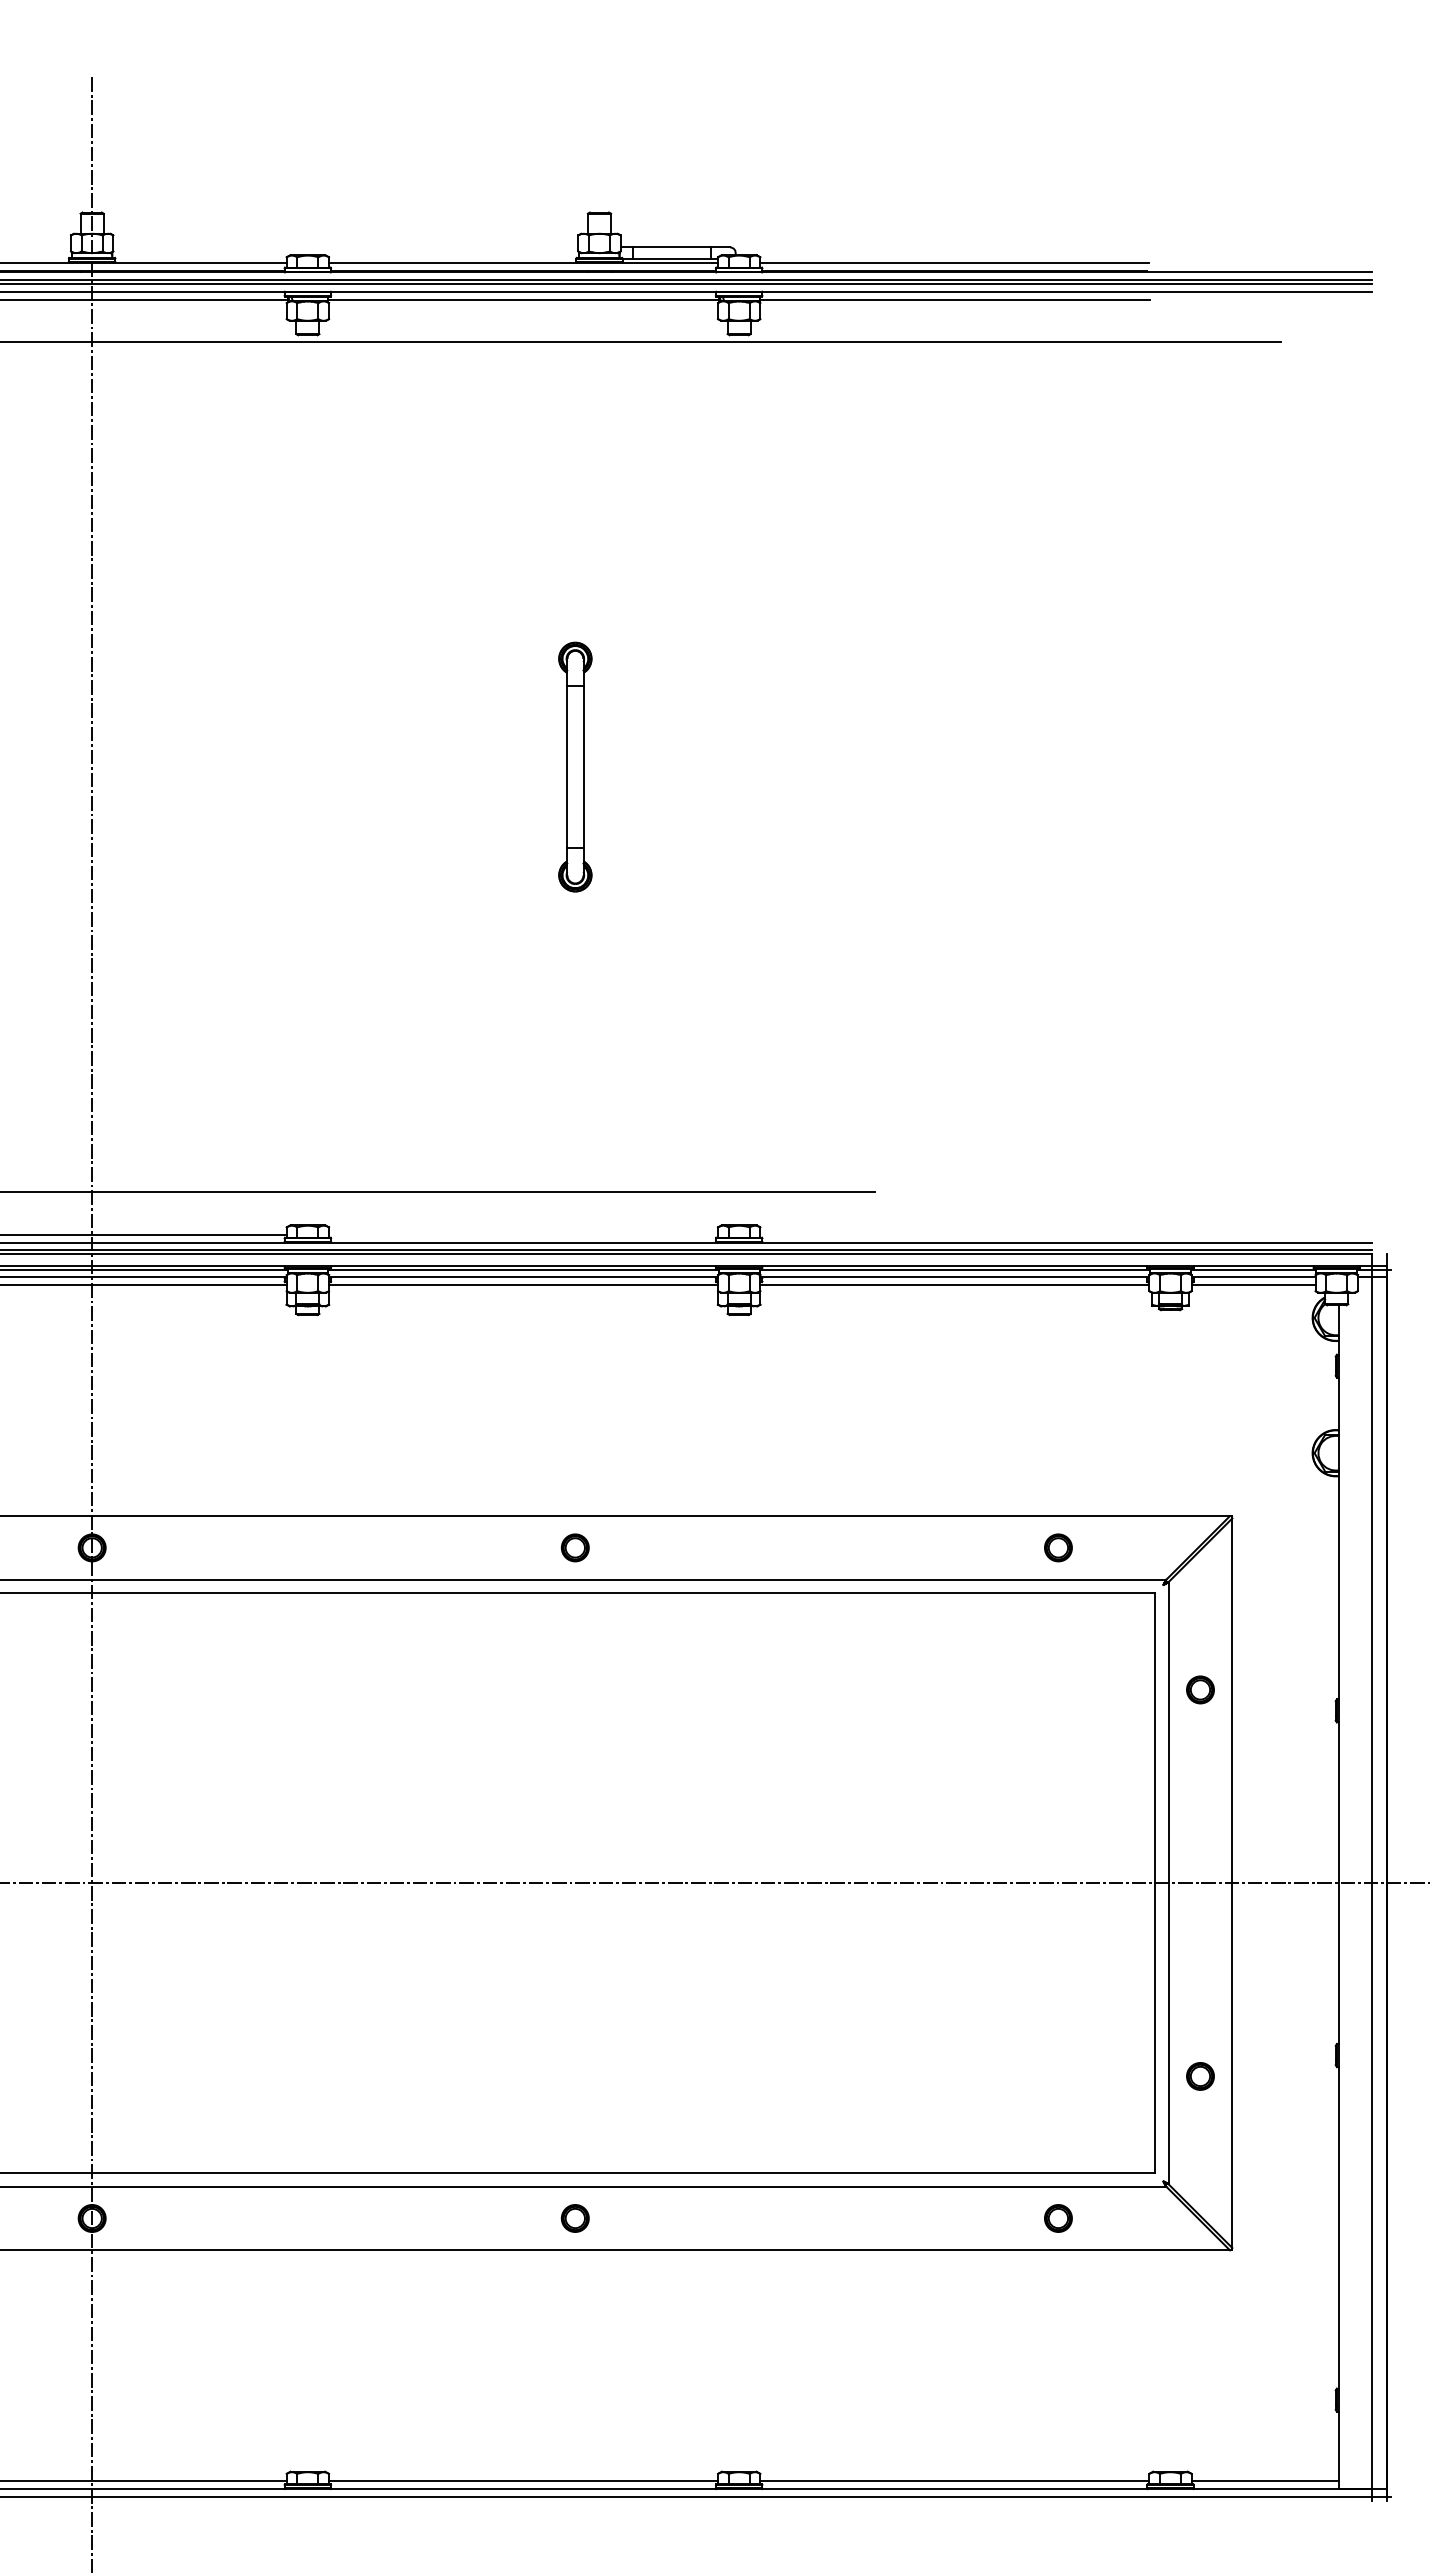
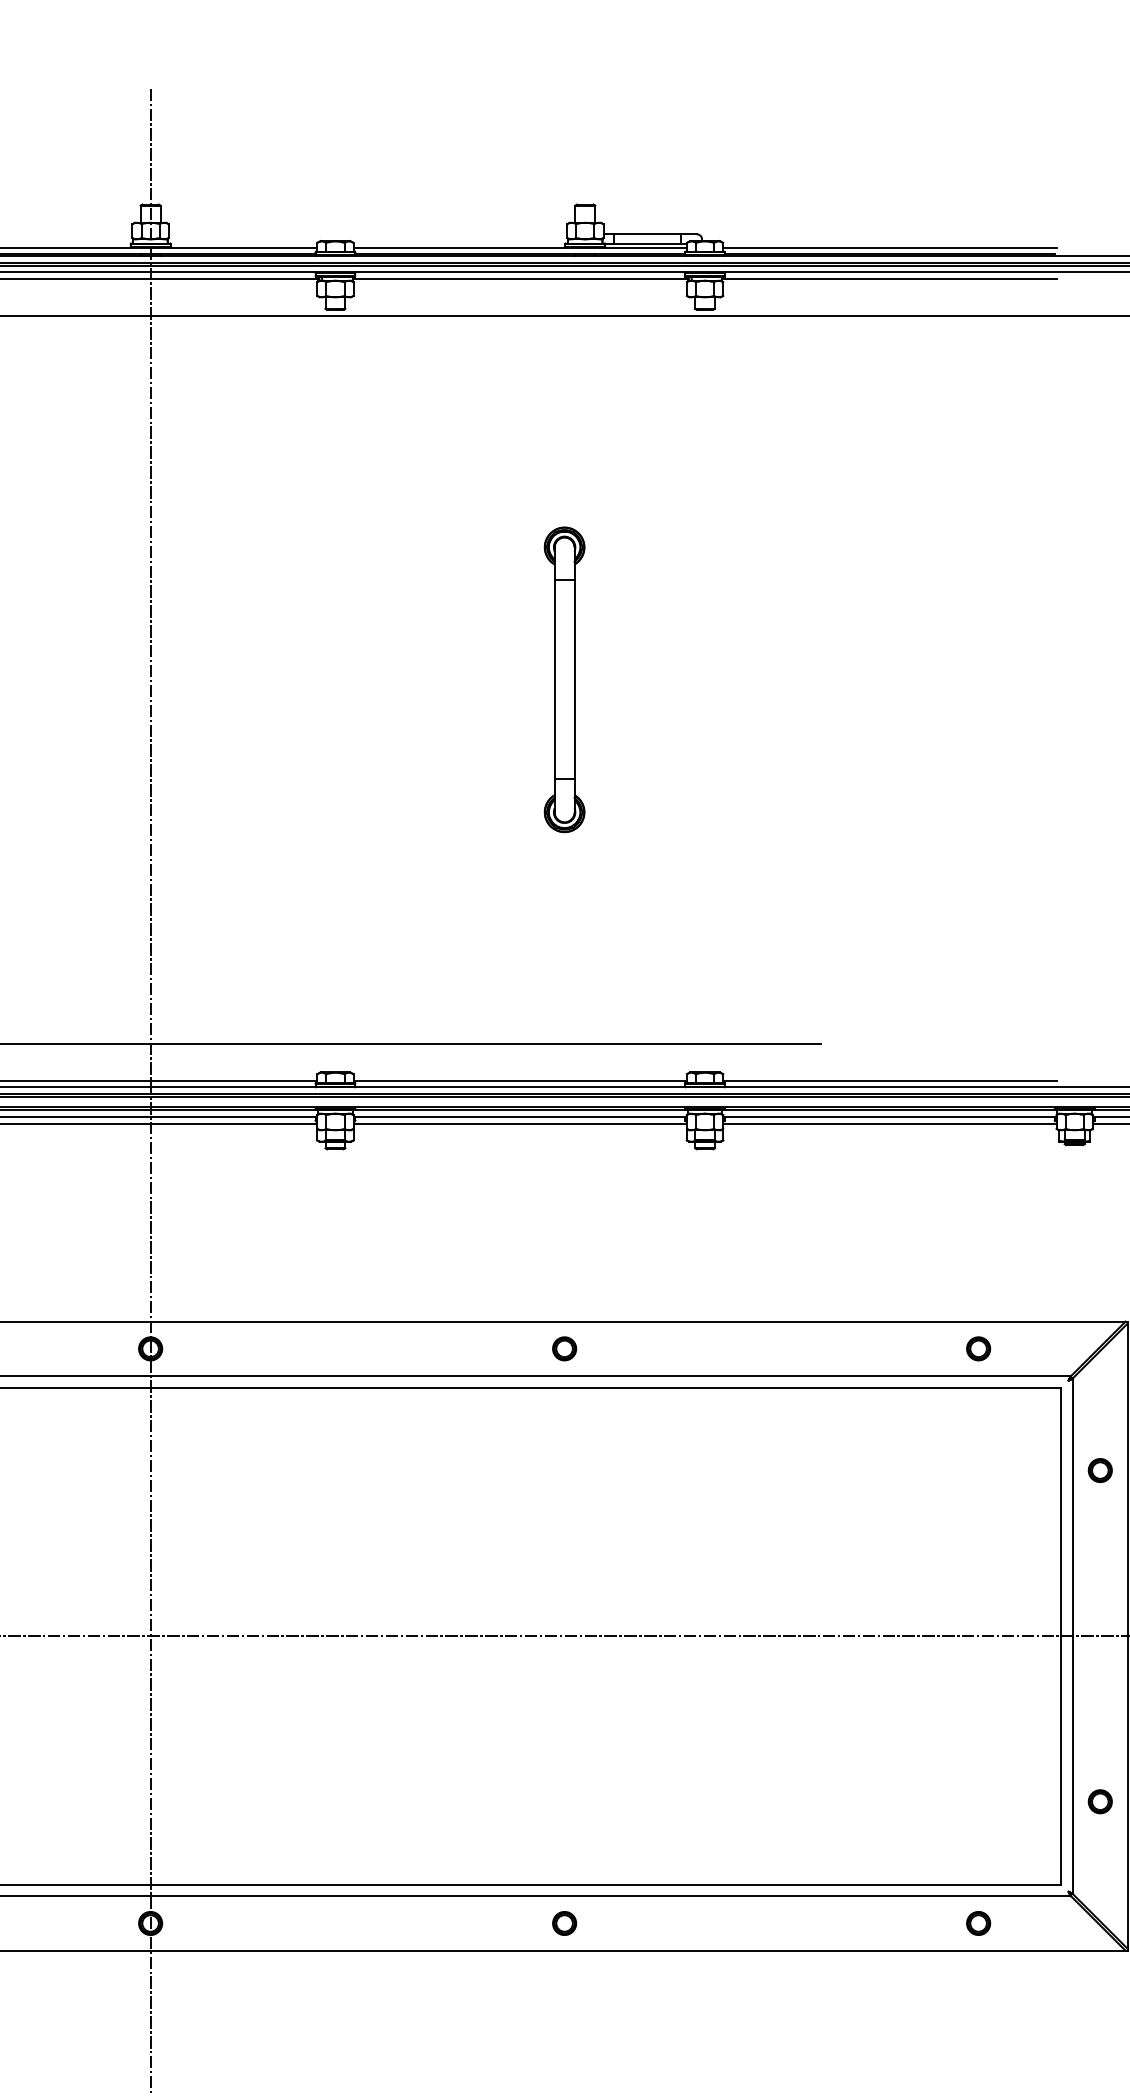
part: (575, 766) -> (564, 679), size x1.43
line: (523, 1234) -> (520, 1080), added
line: (954, 1234) -> (889, 1080), added

